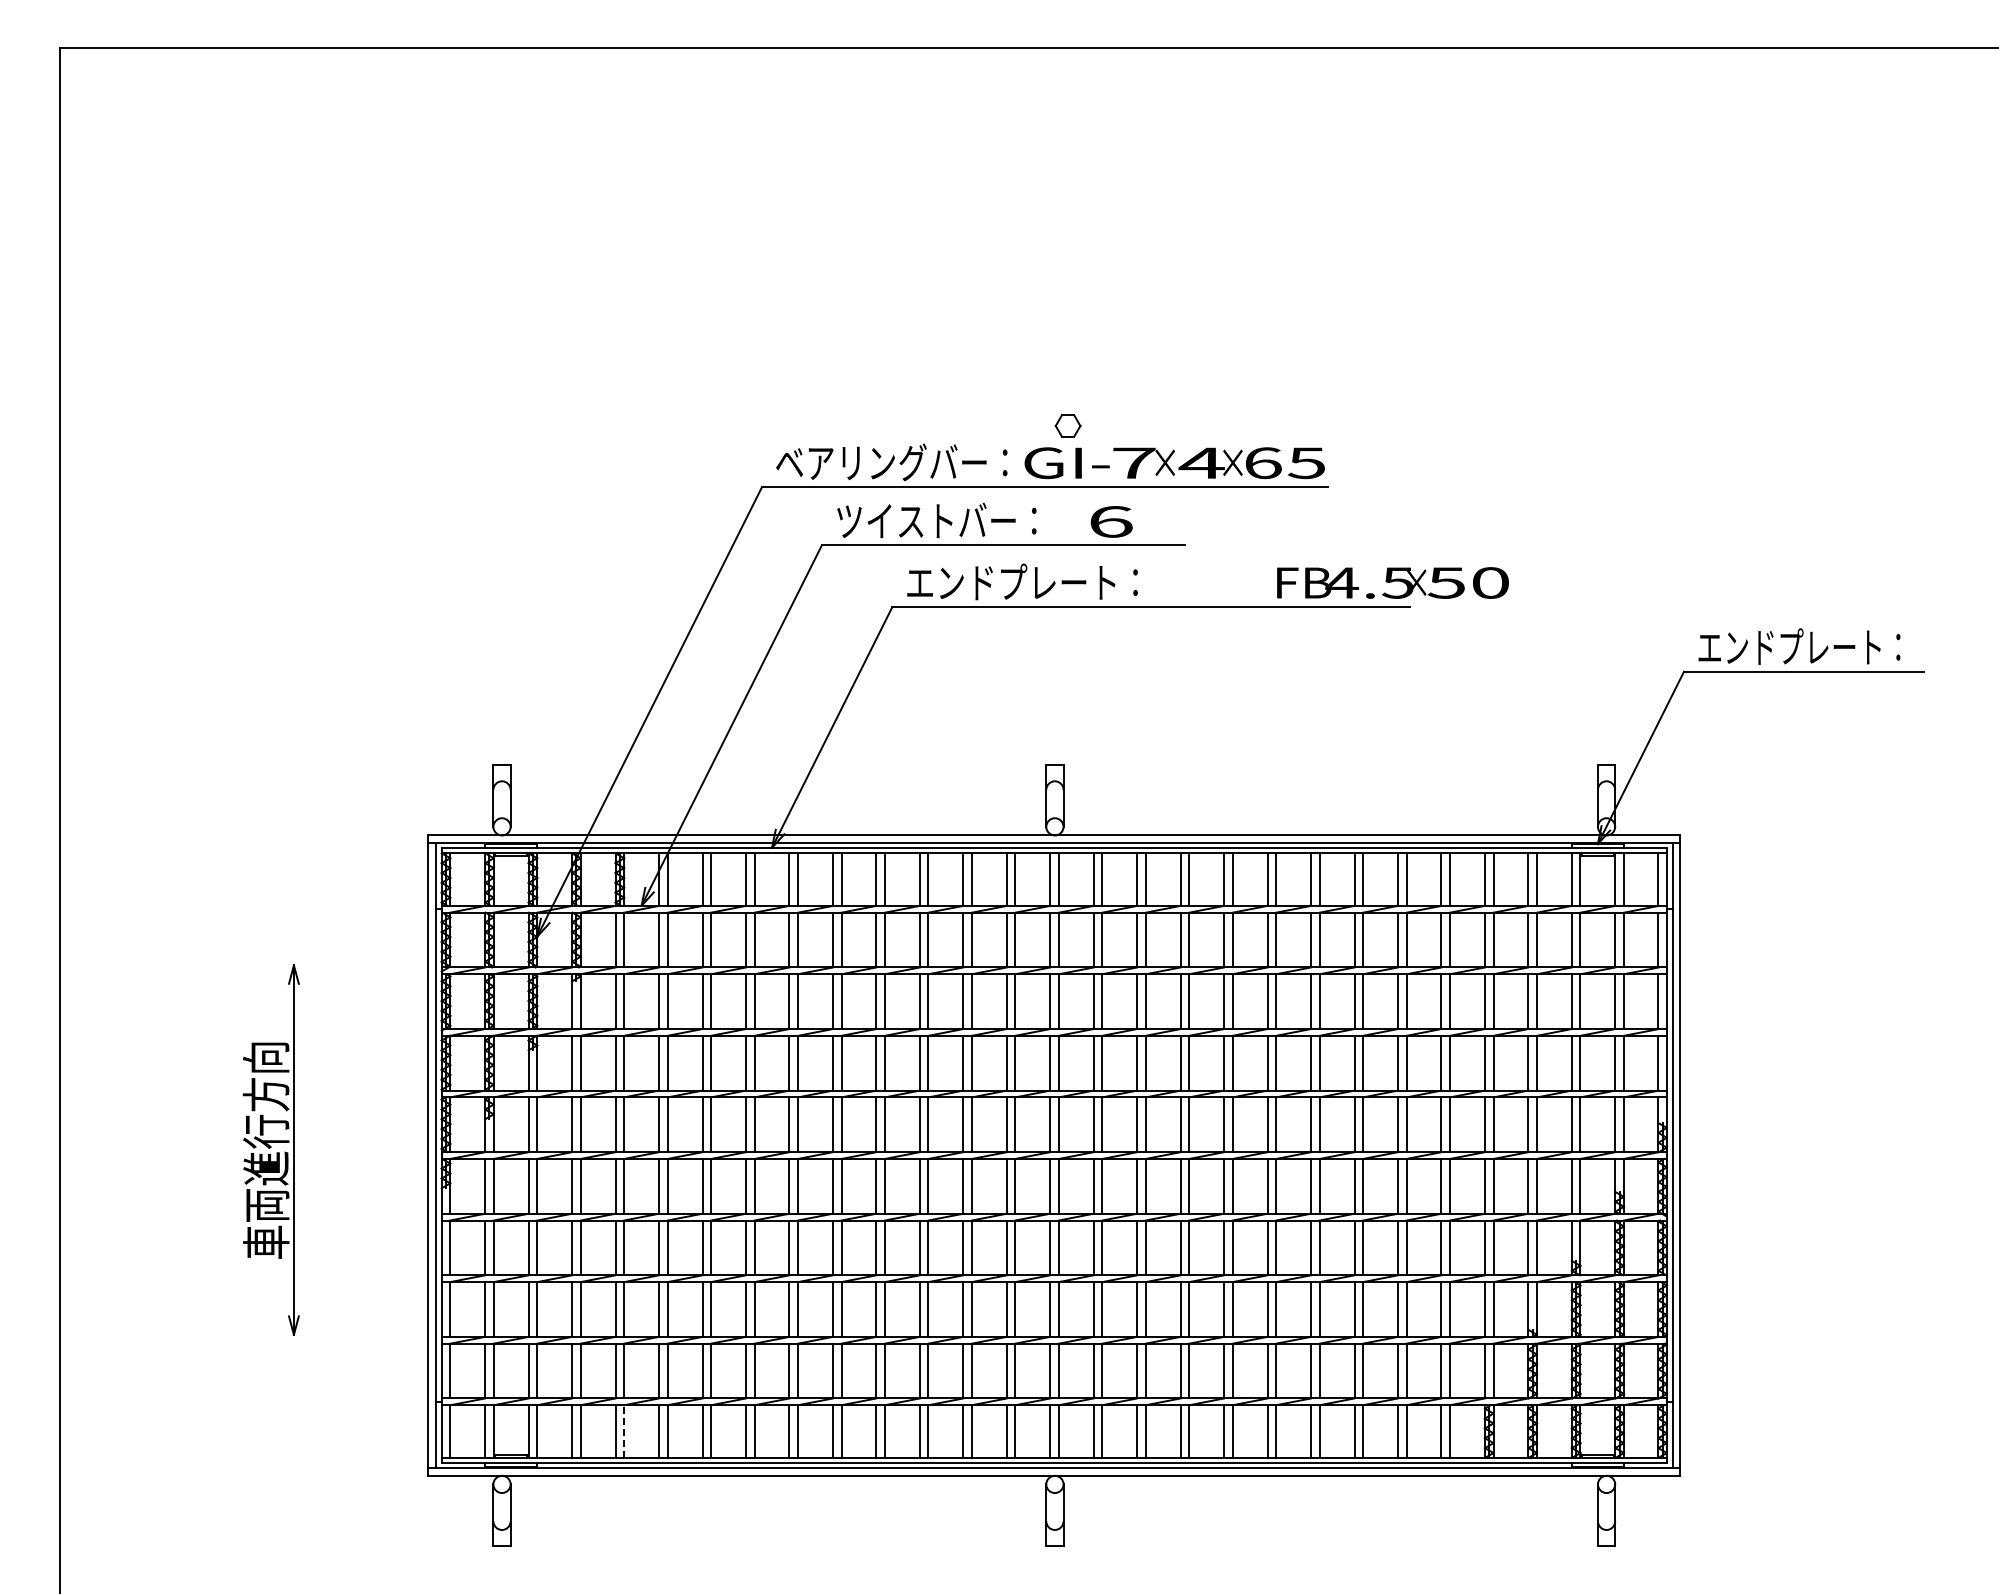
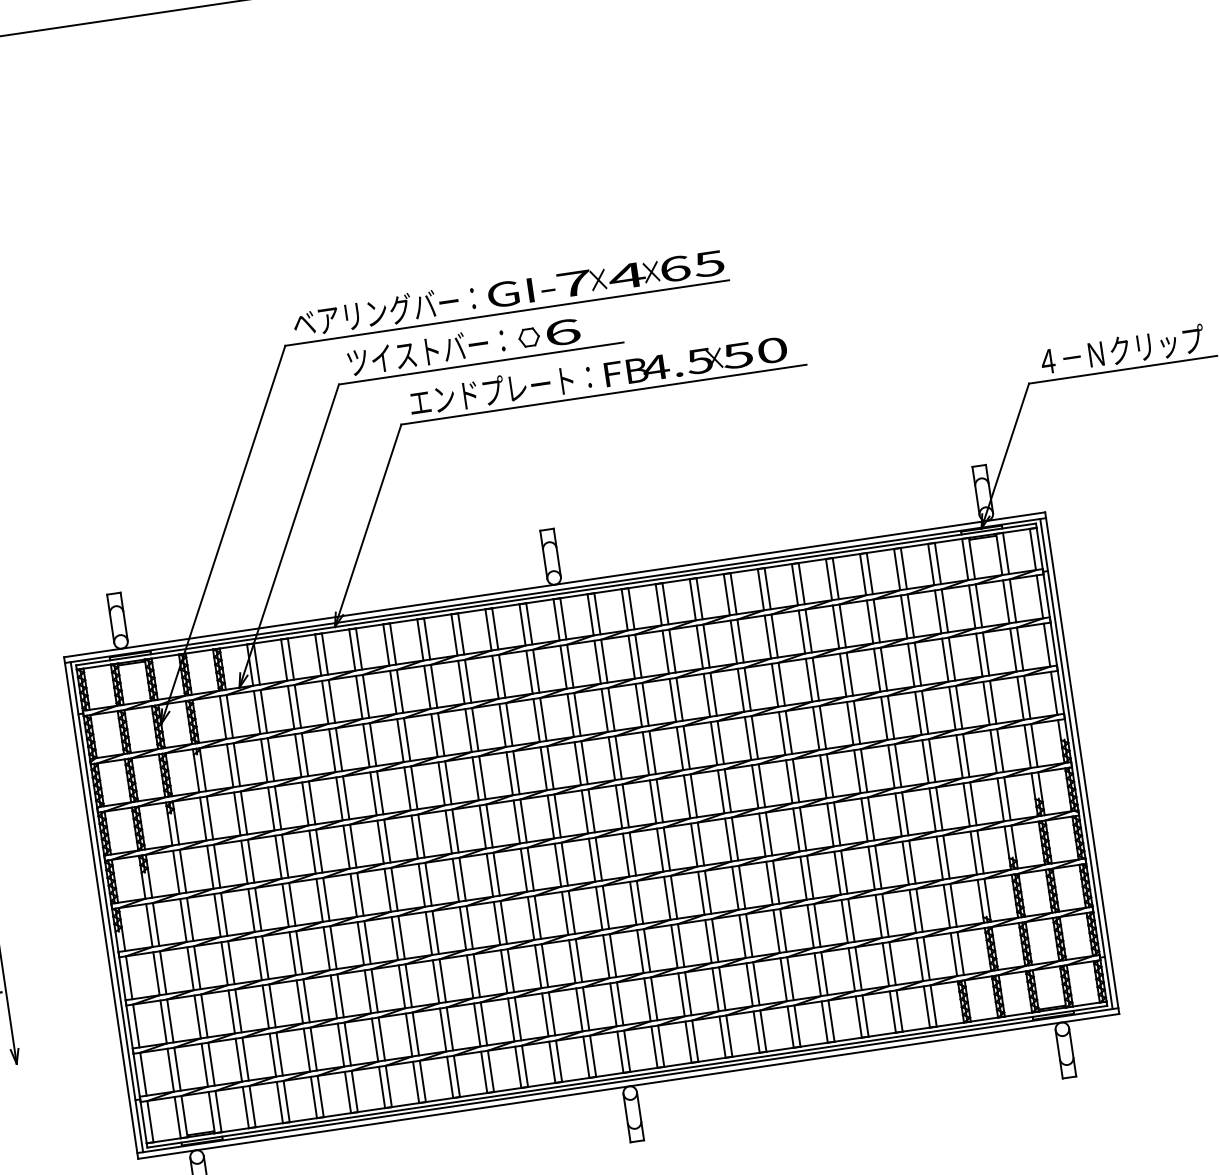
part: (1067, 425) -> (528, 337), moved
text: (1392, 582) -> (695, 361), moved
text: (1804, 646) -> (1120, 349), エンドプレート： -> ４－Ｎクリップ
line: (624, 1431) -> (286, 1101), dashed -> solid

